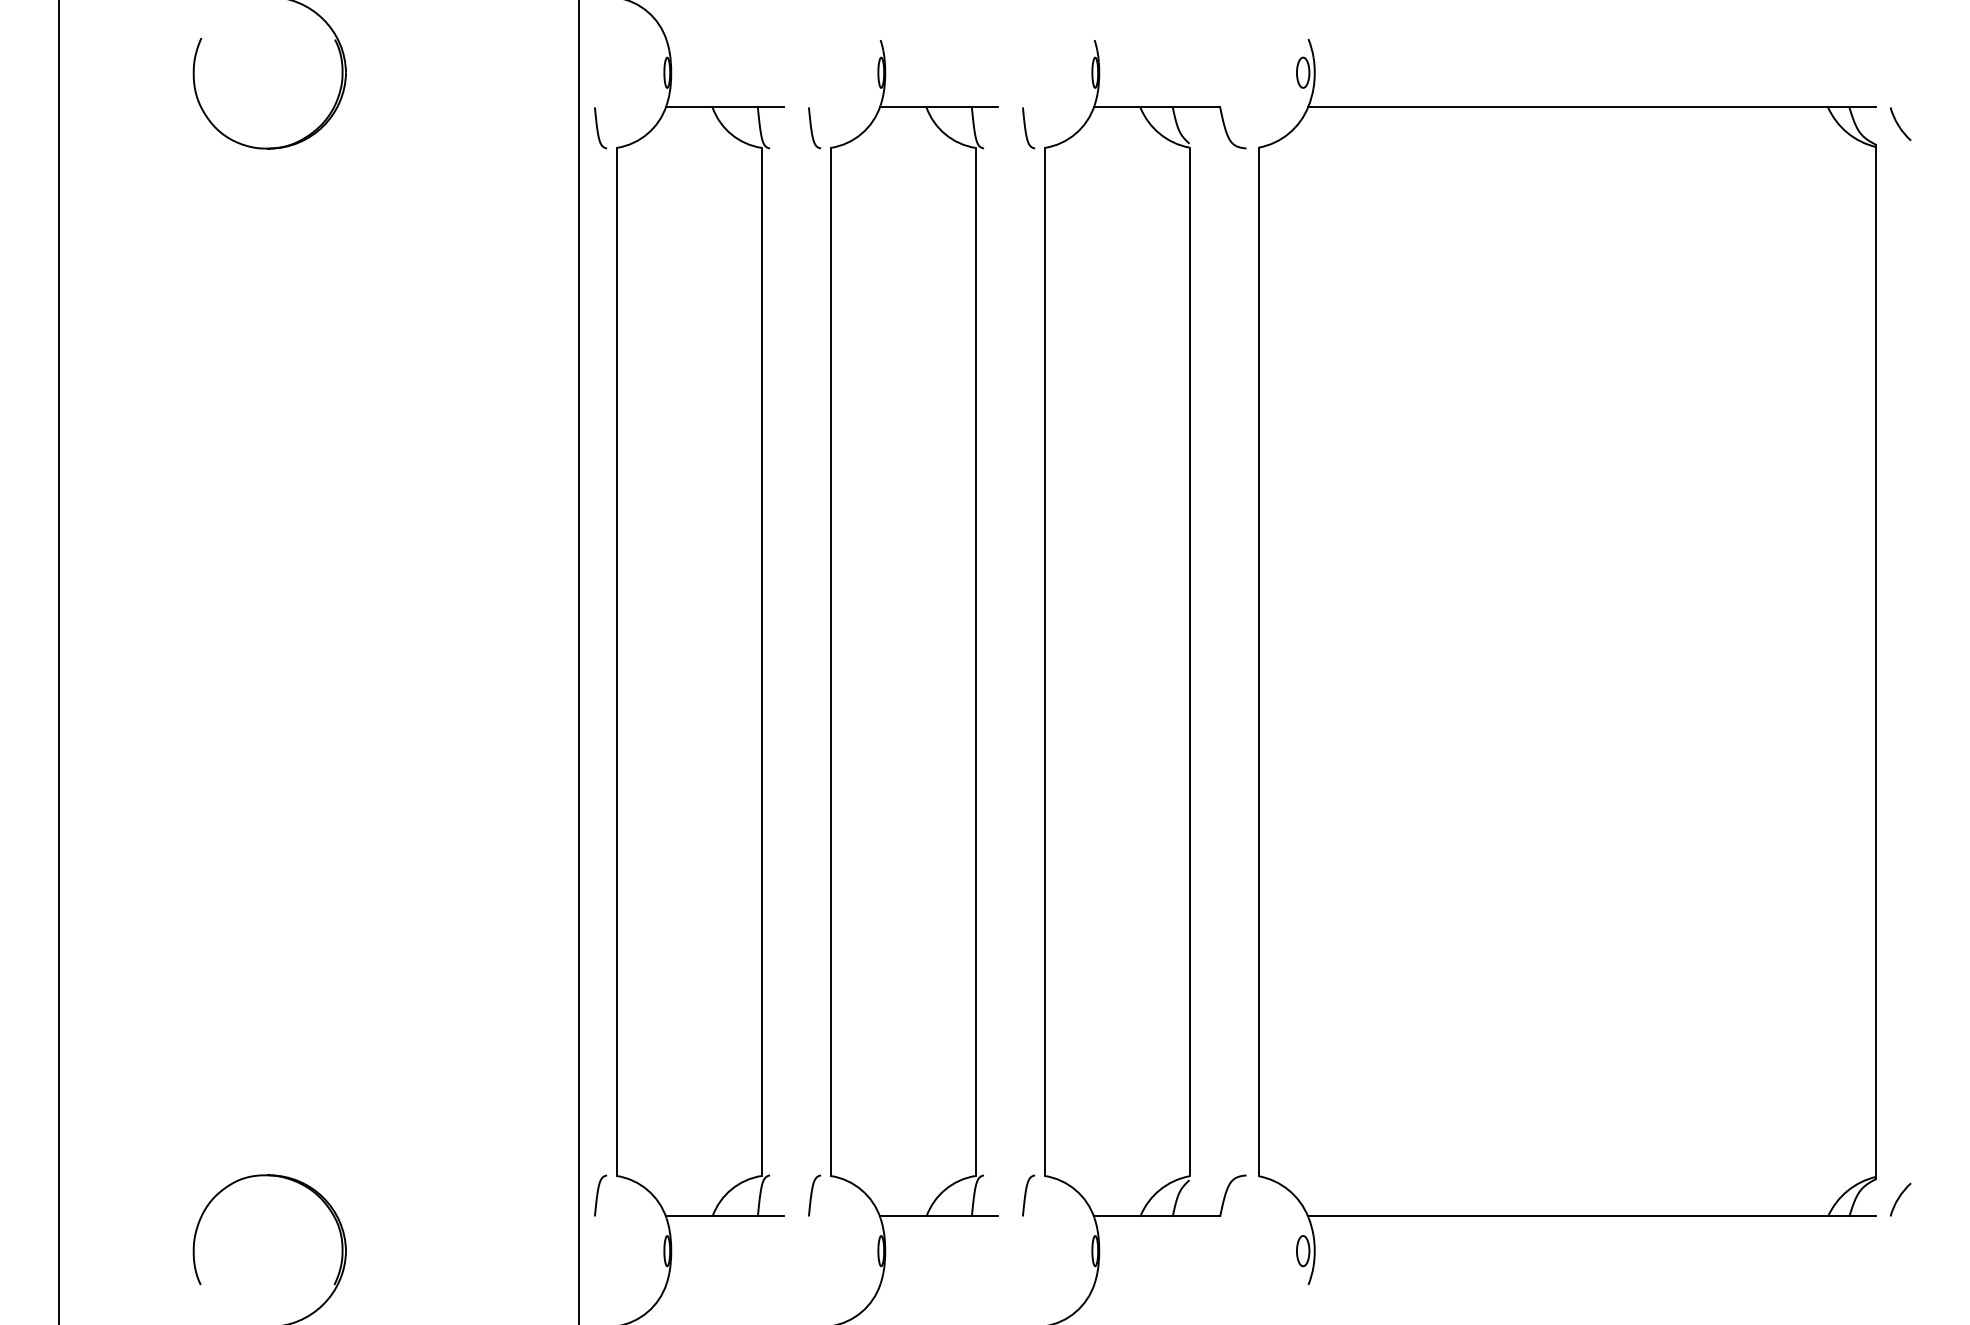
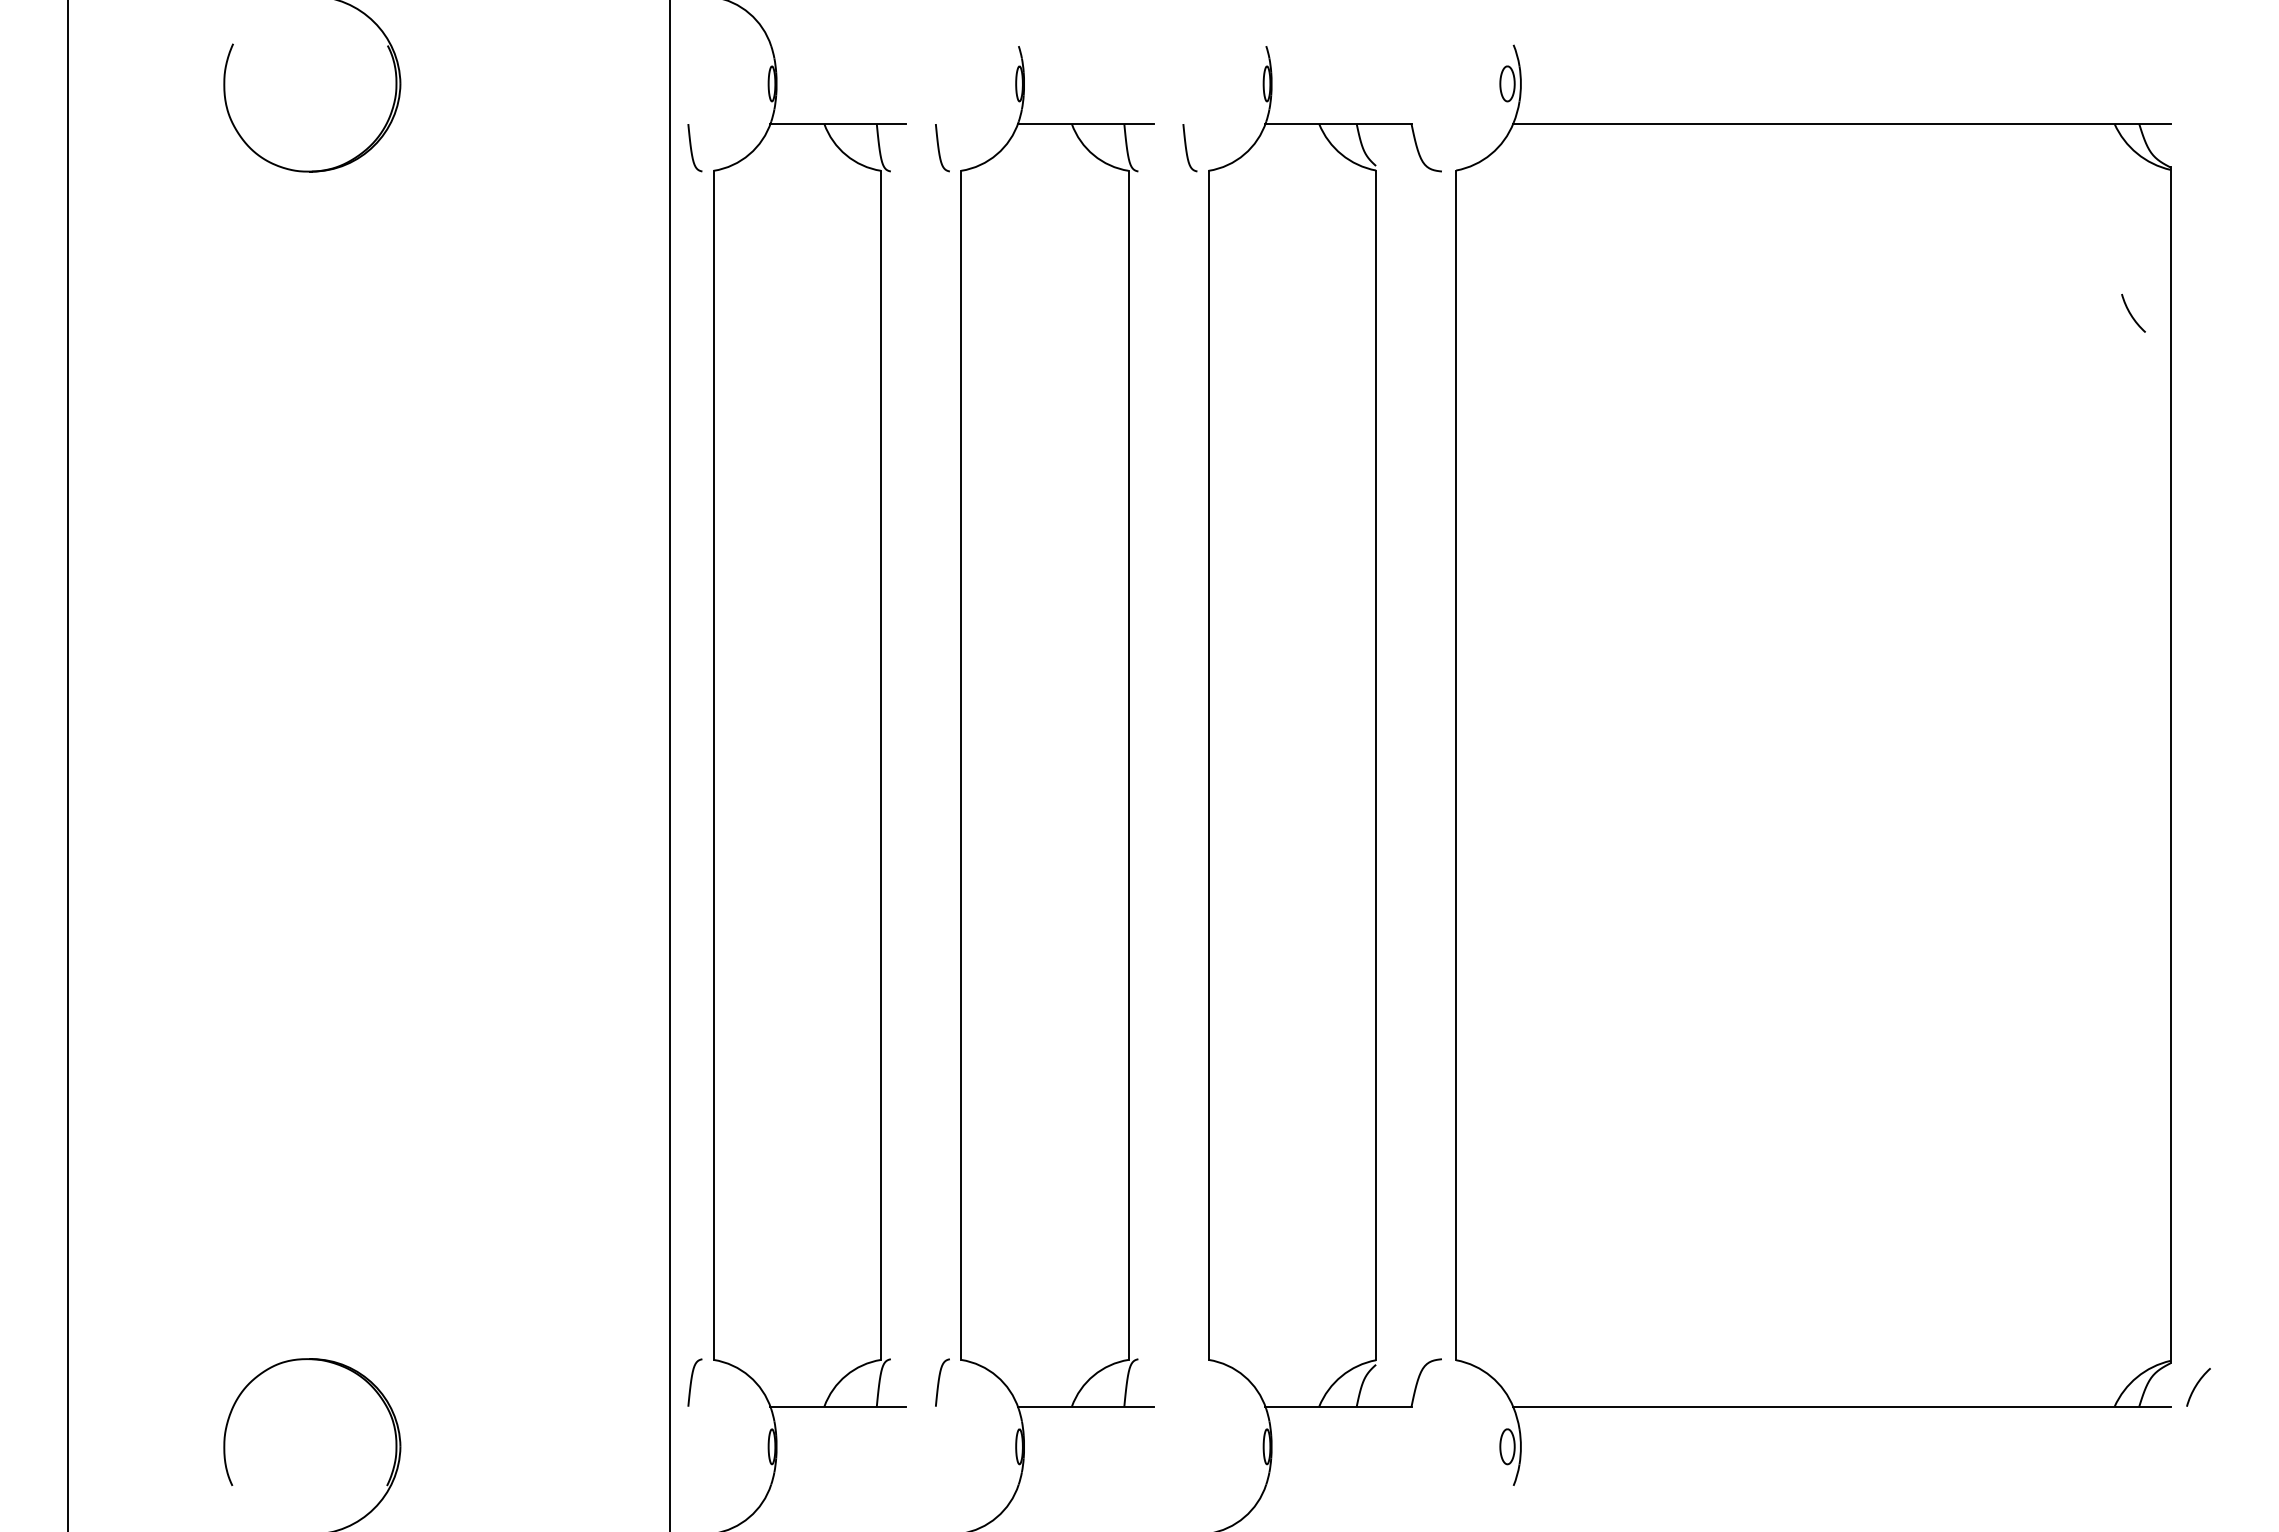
arc: (1898, 124) -> (2131, 313), moved
curve: (1026, 1194) -> (1187, 1381), removed

